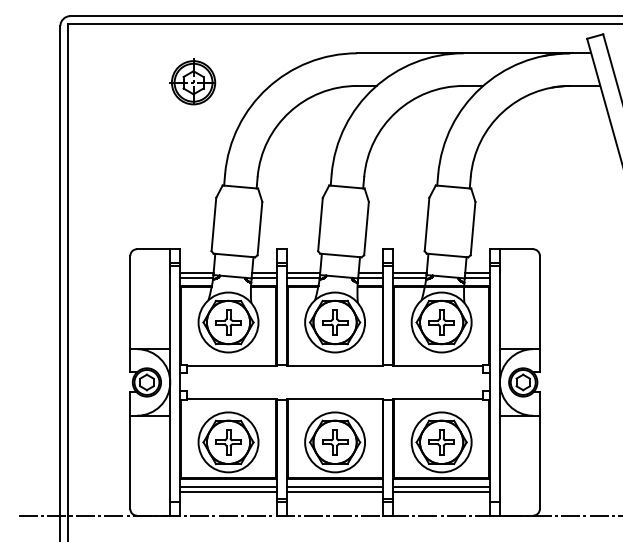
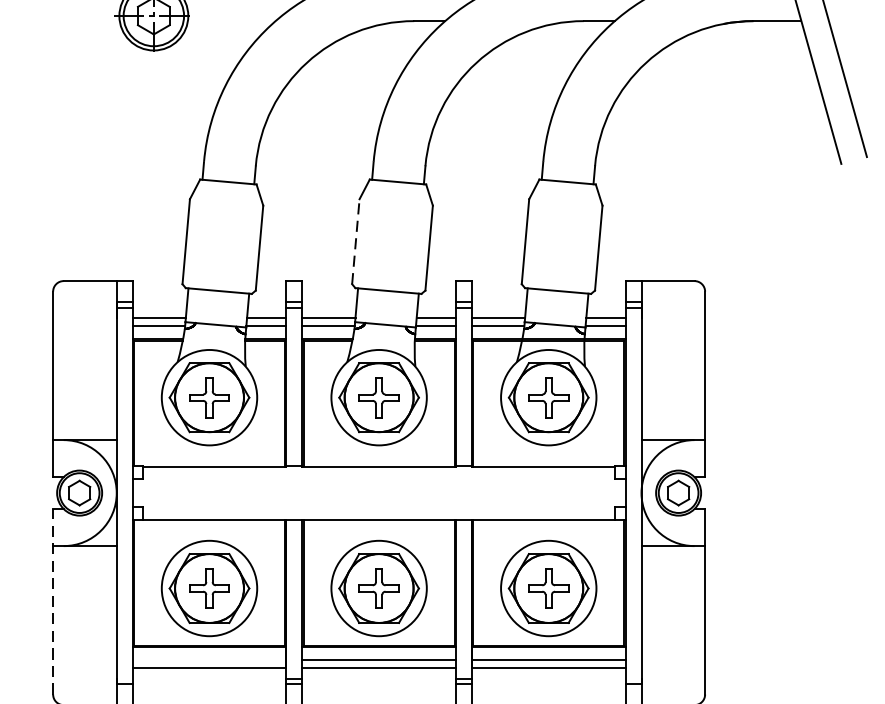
line: (320, 224) -> (355, 241), solid -> dashed
line: (130, 450) -> (53, 601), solid -> dashed
line: (228, 487) -> (209, 660), removed

